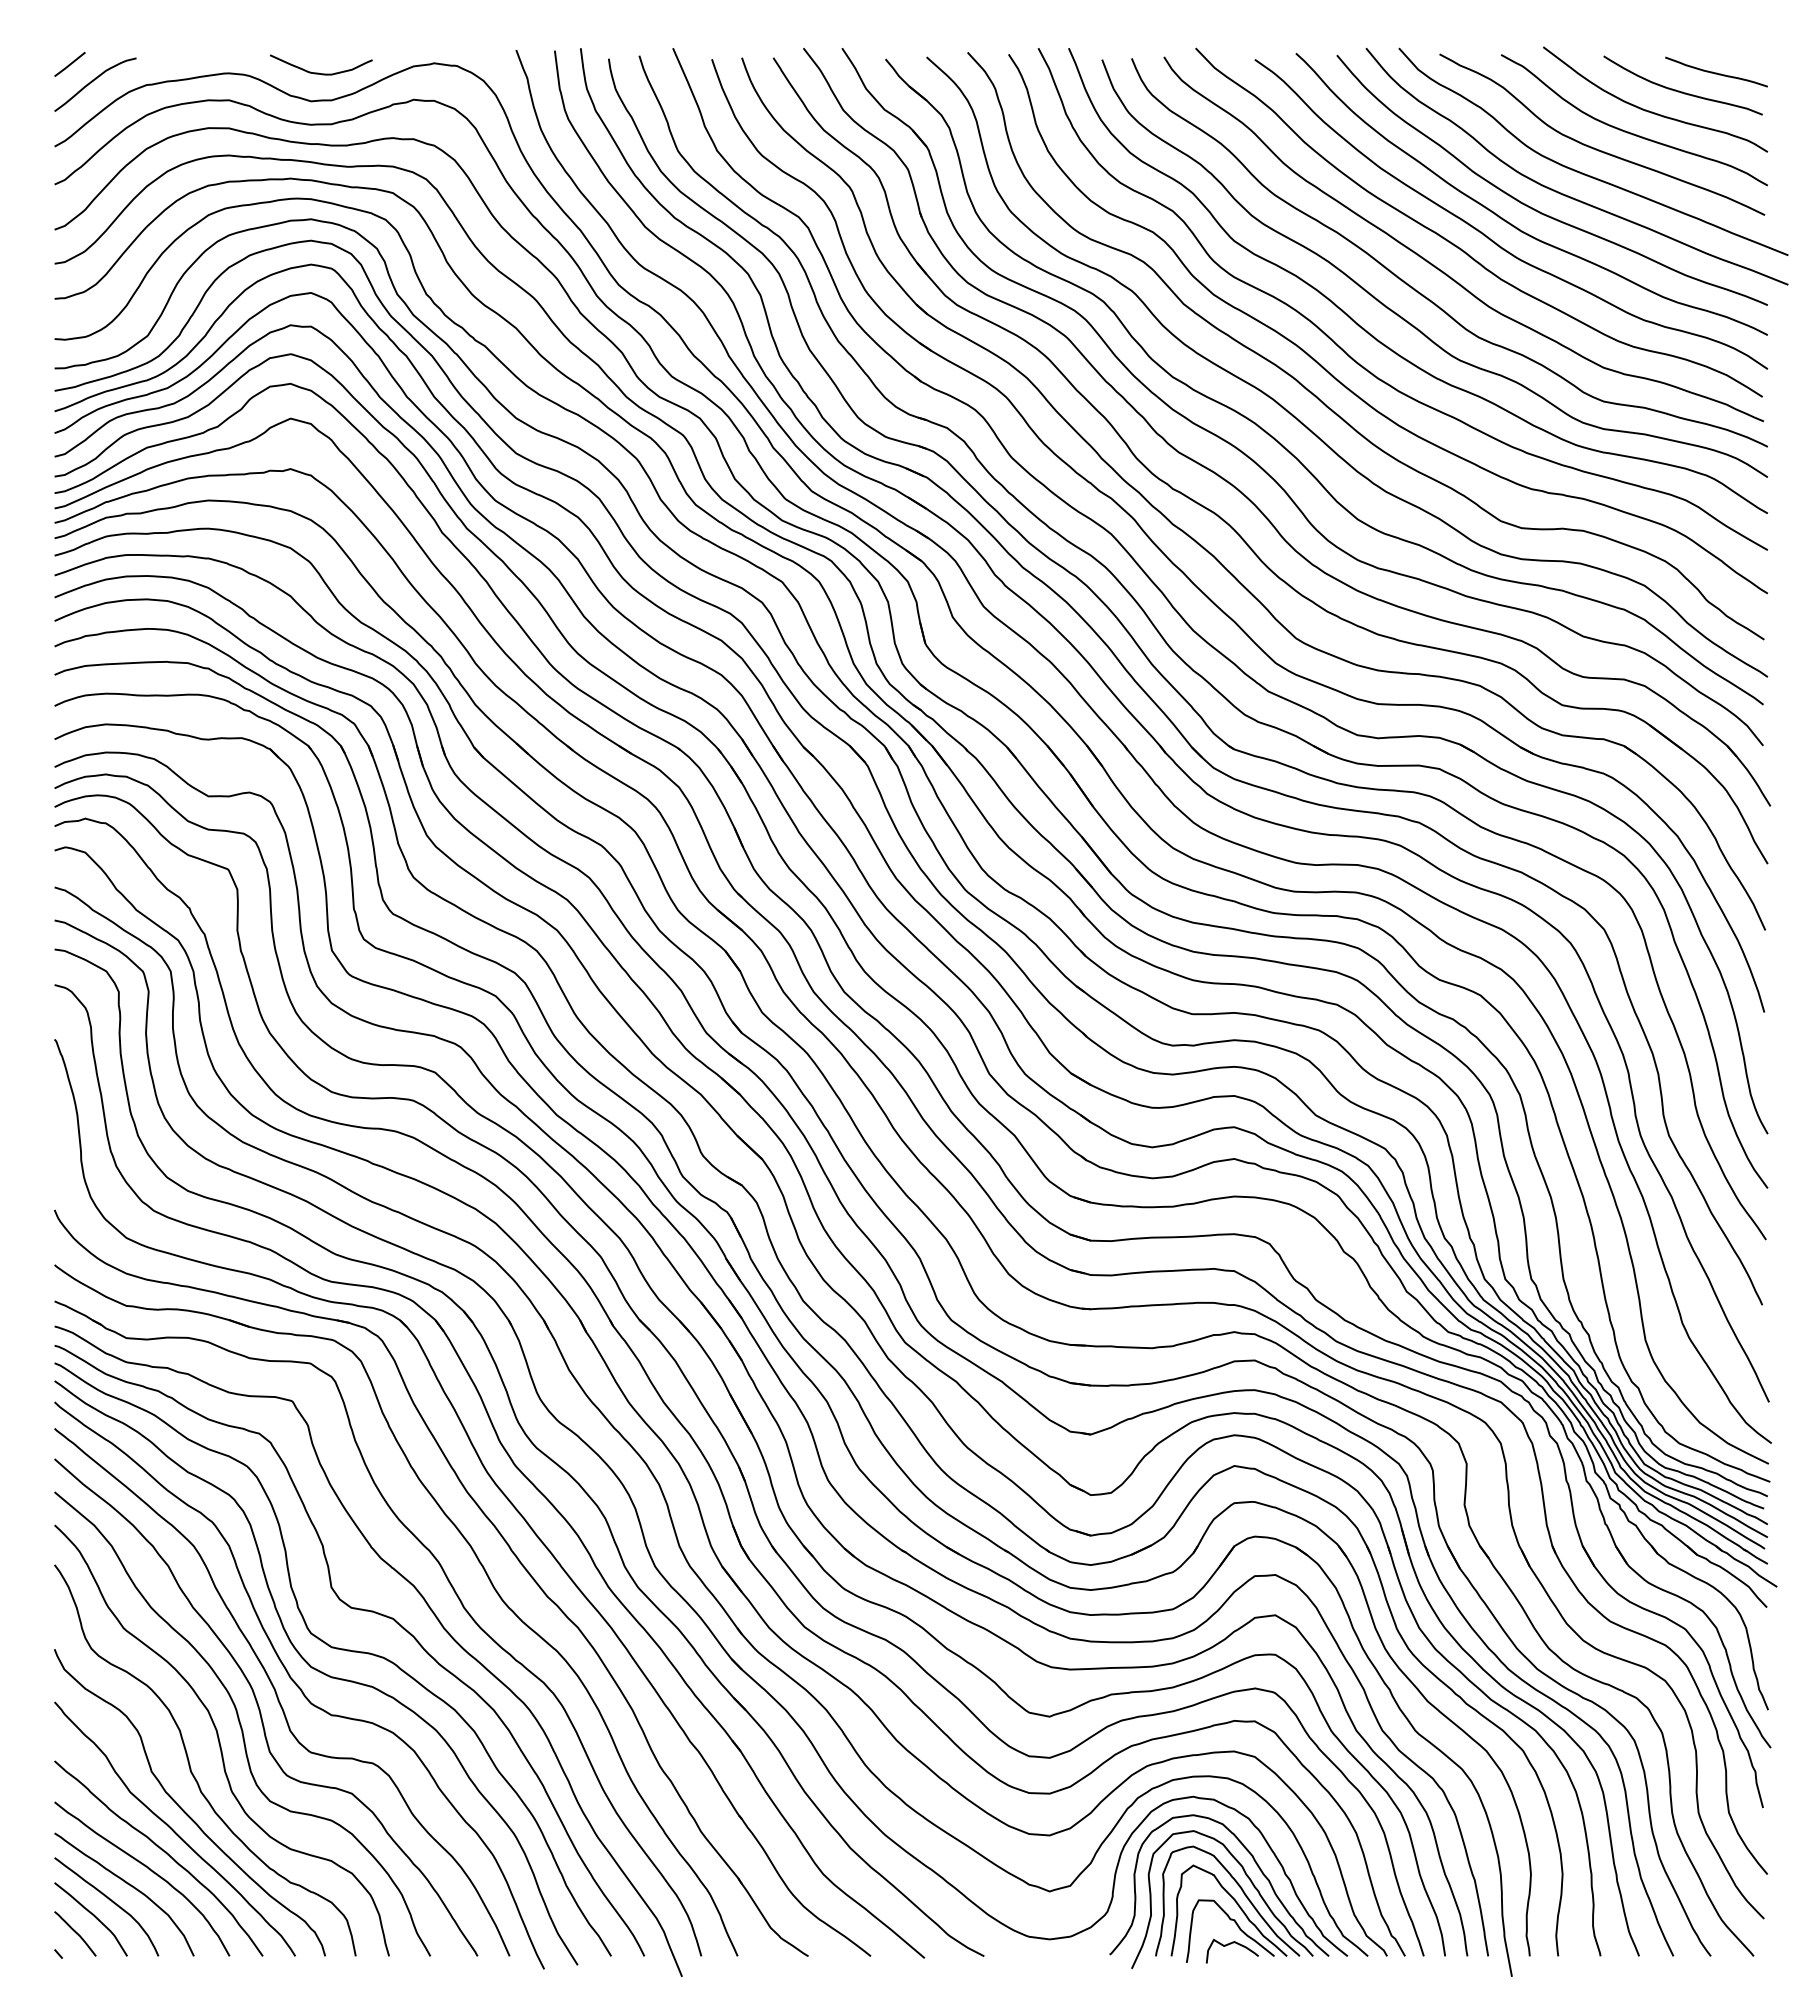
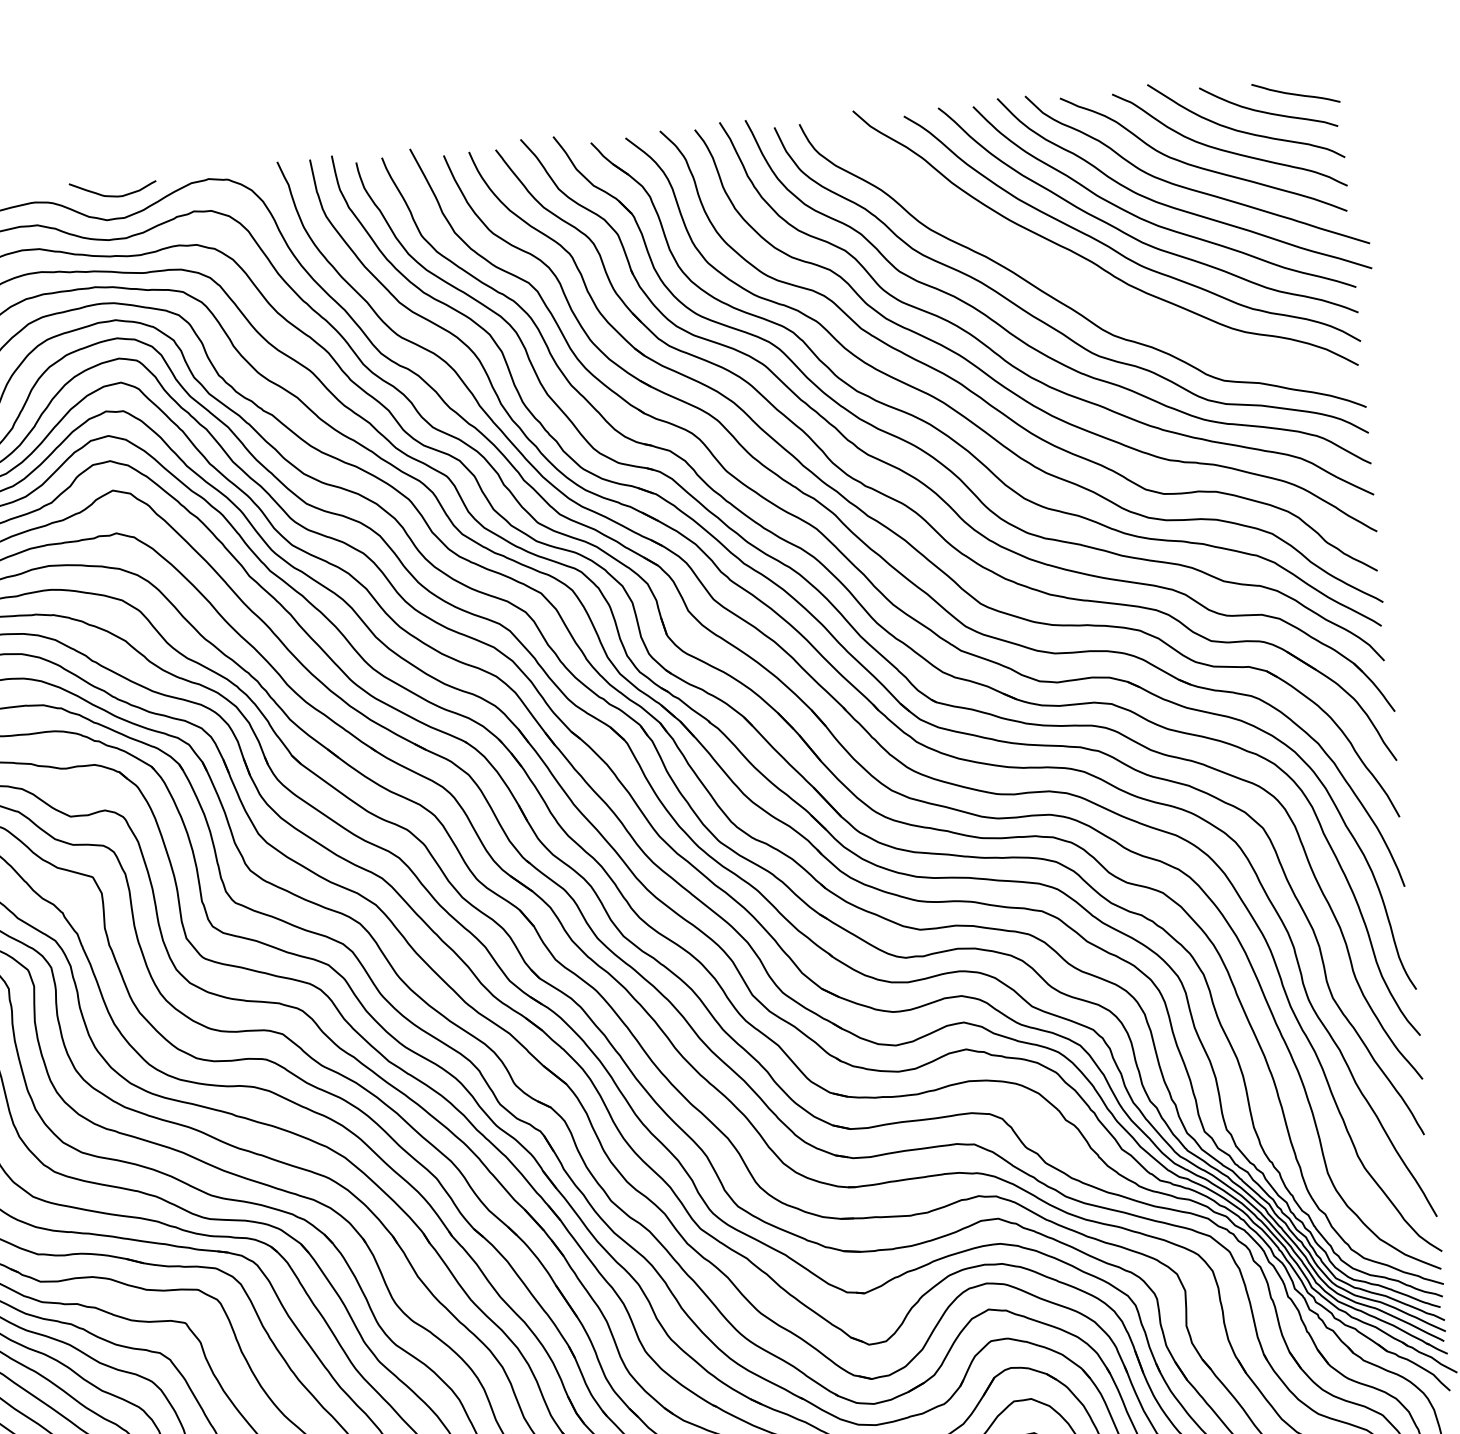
curve: (1442, 270) -> (1078, 281), removed

